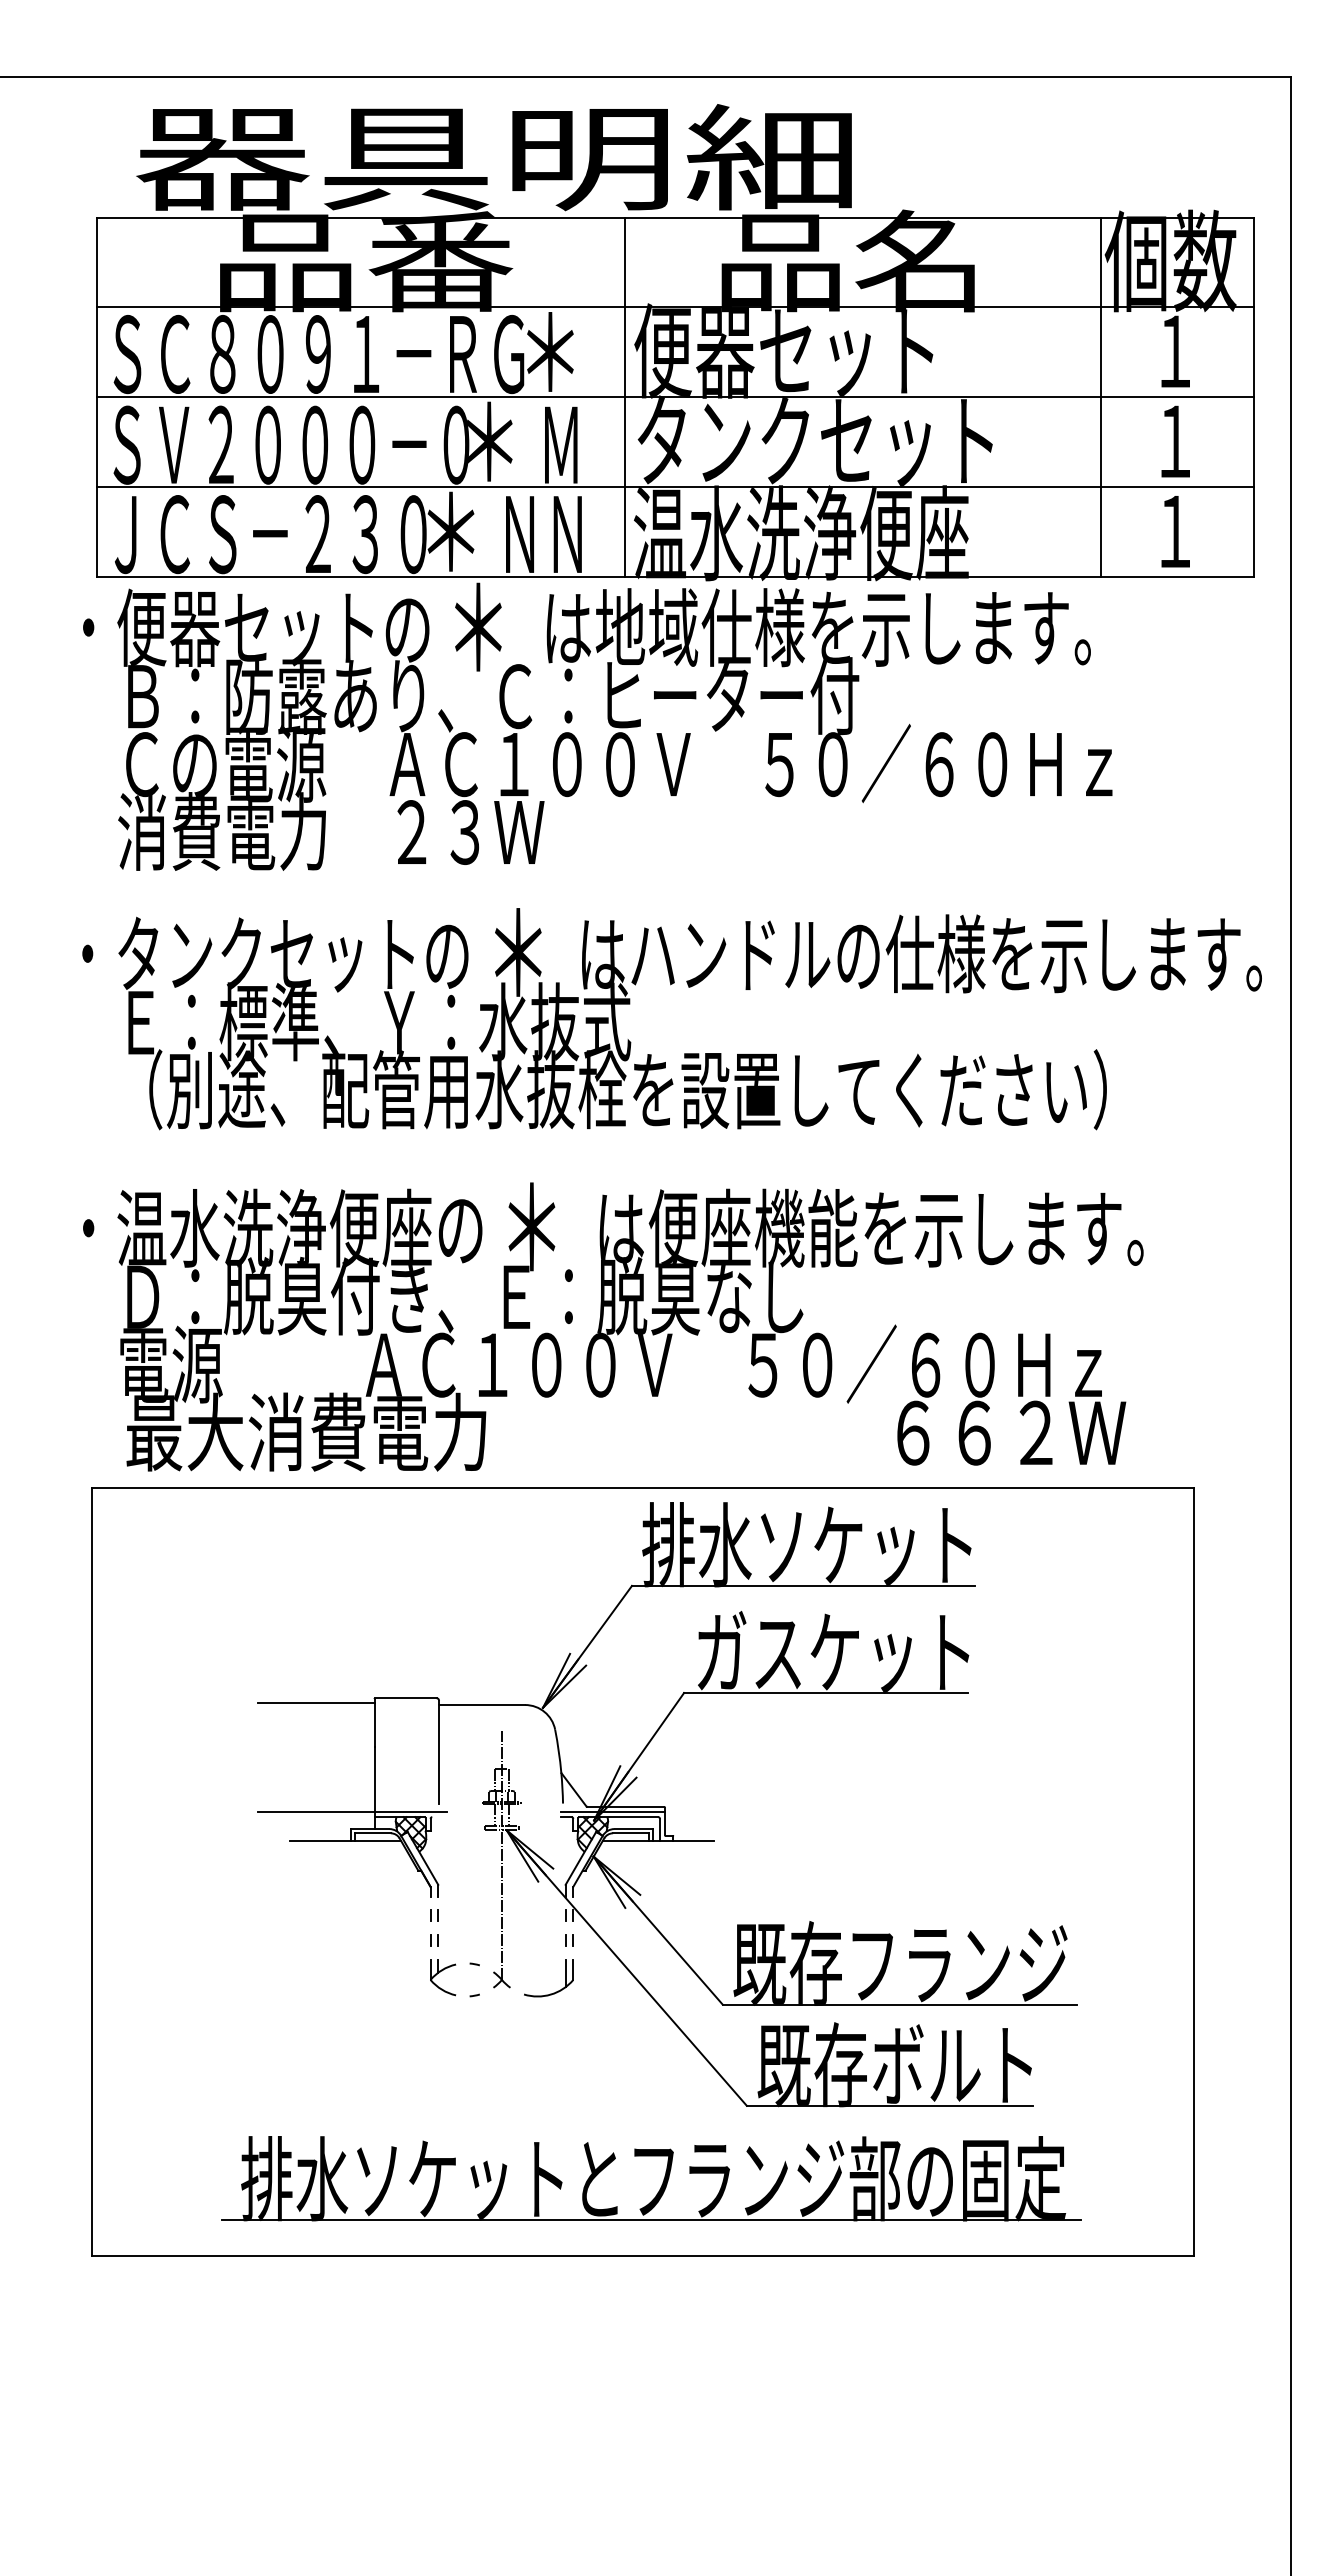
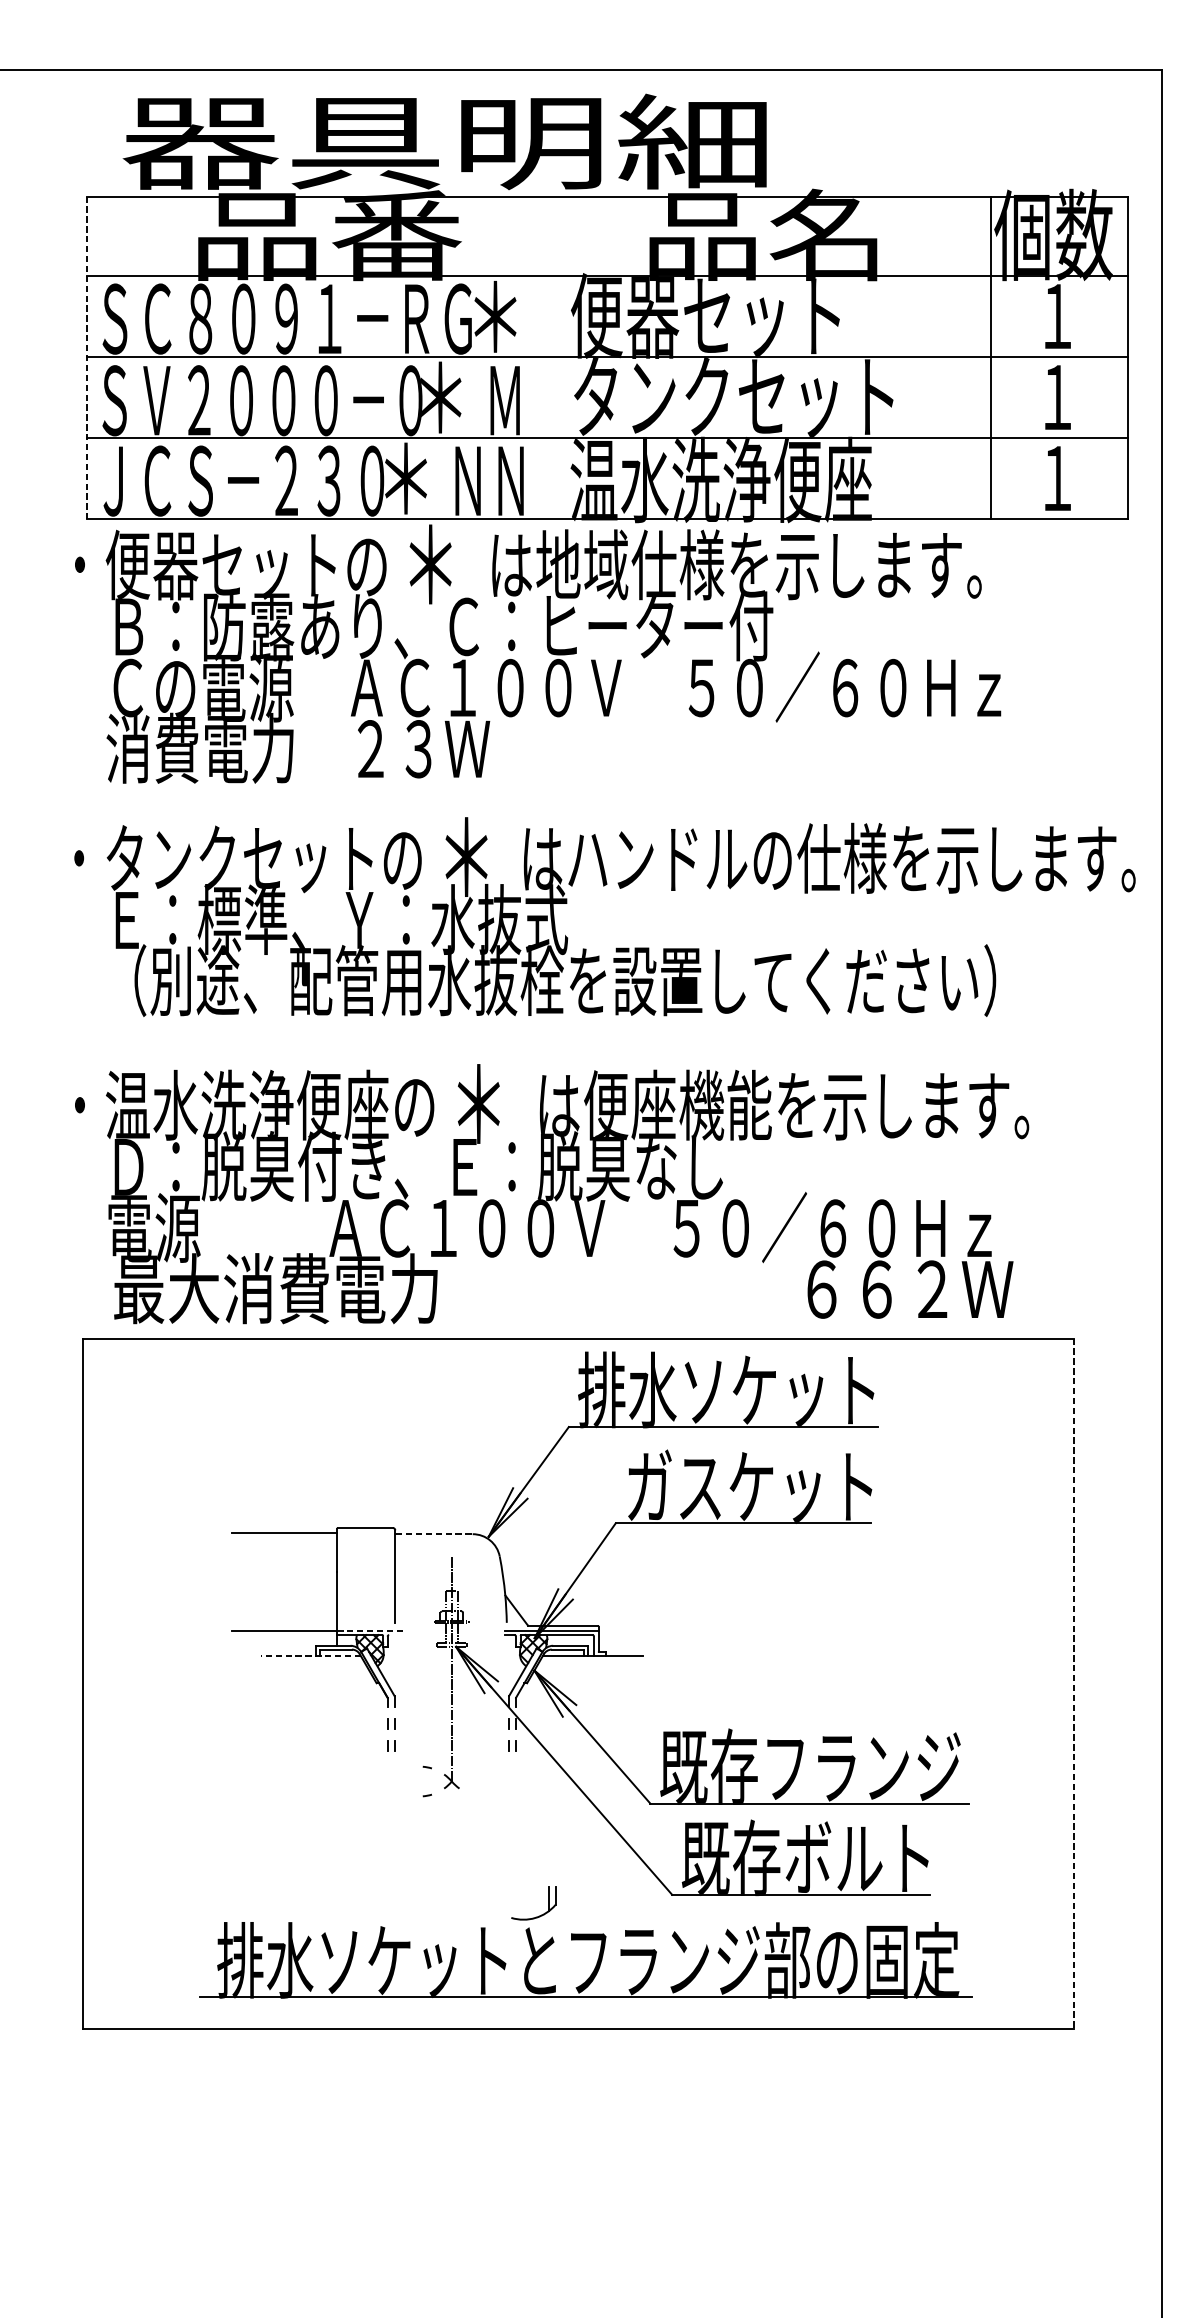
line: (625, 397) -> (563, 357), removed
line: (96, 398) -> (87, 358), solid -> dashed
line: (482, 1705) -> (434, 1534), solid -> dashed
line: (411, 1812) -> (370, 1630), solid -> dashed
line: (345, 1840) -> (311, 1656), solid -> dashed
line: (1193, 1871) -> (1074, 1683), solid -> dashed
part: (443, 1977) -> (399, 1779), removed
part: (555, 1991) -> (539, 1915), moved

